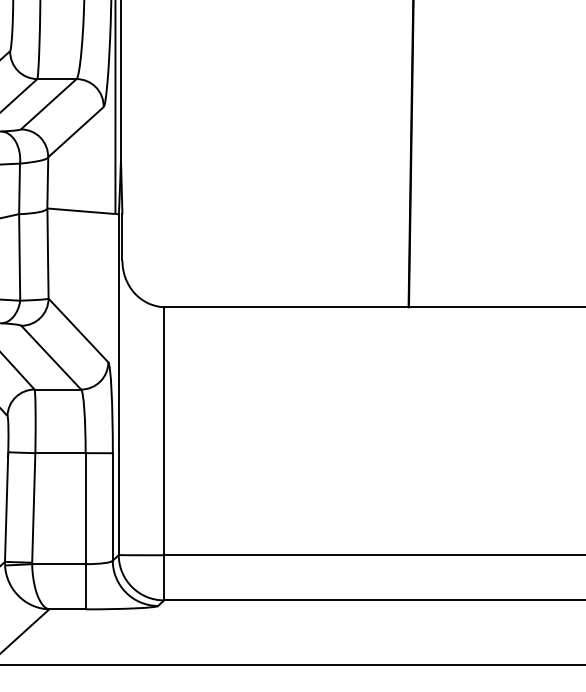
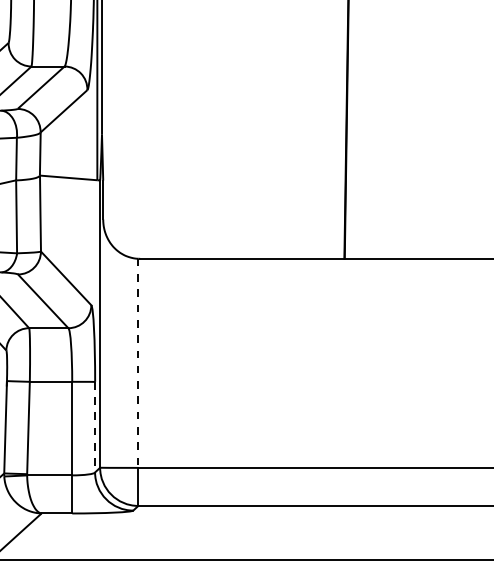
line: (164, 431) -> (138, 363), solid -> dashed
line: (113, 507) -> (95, 427), solid -> dashed

